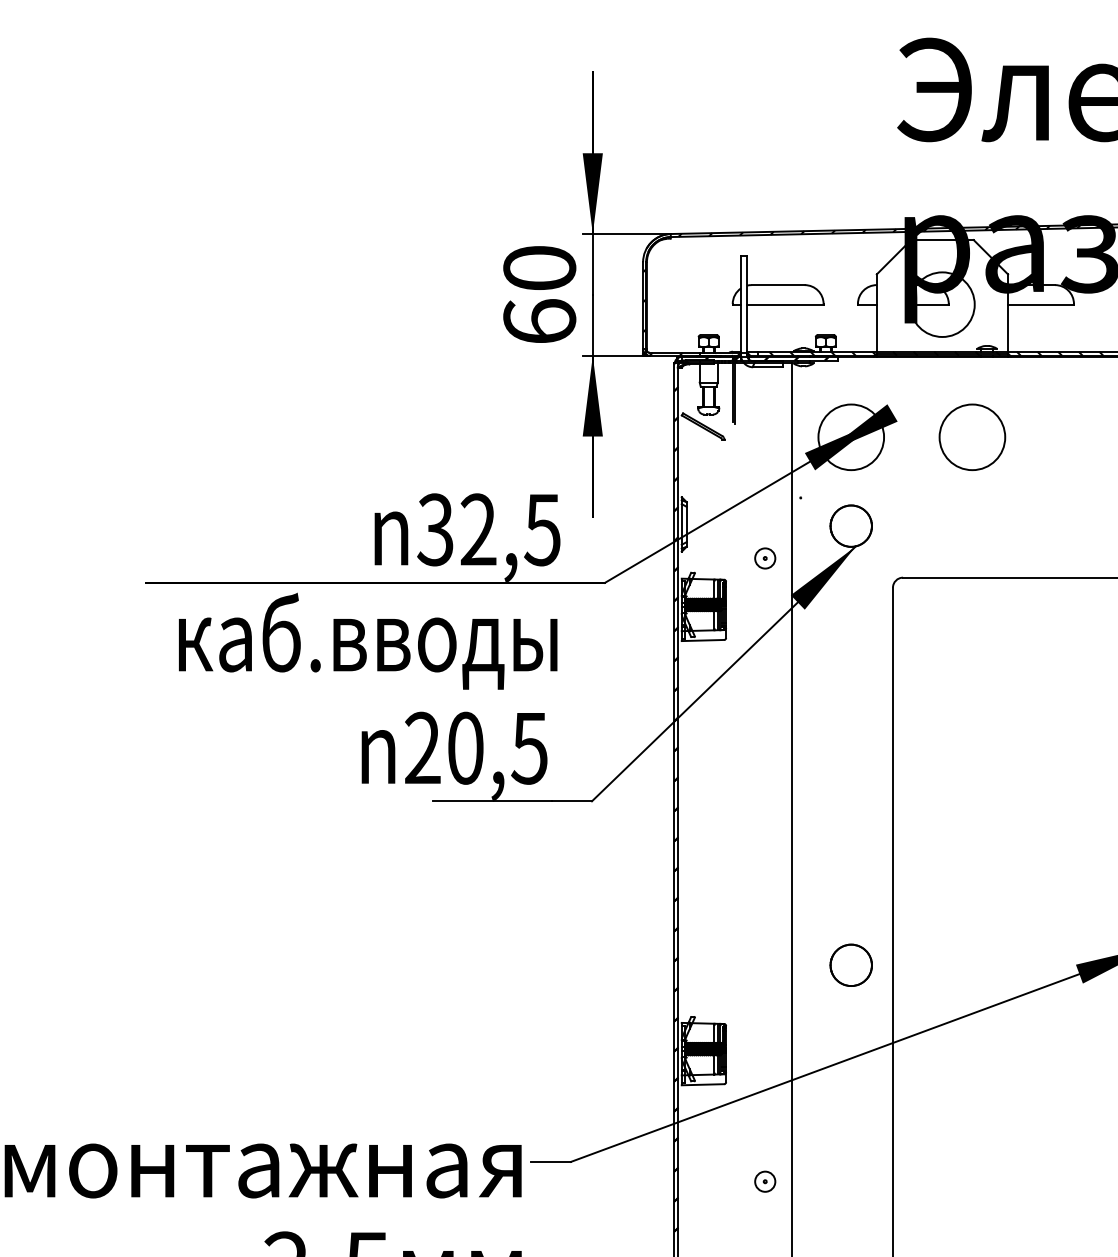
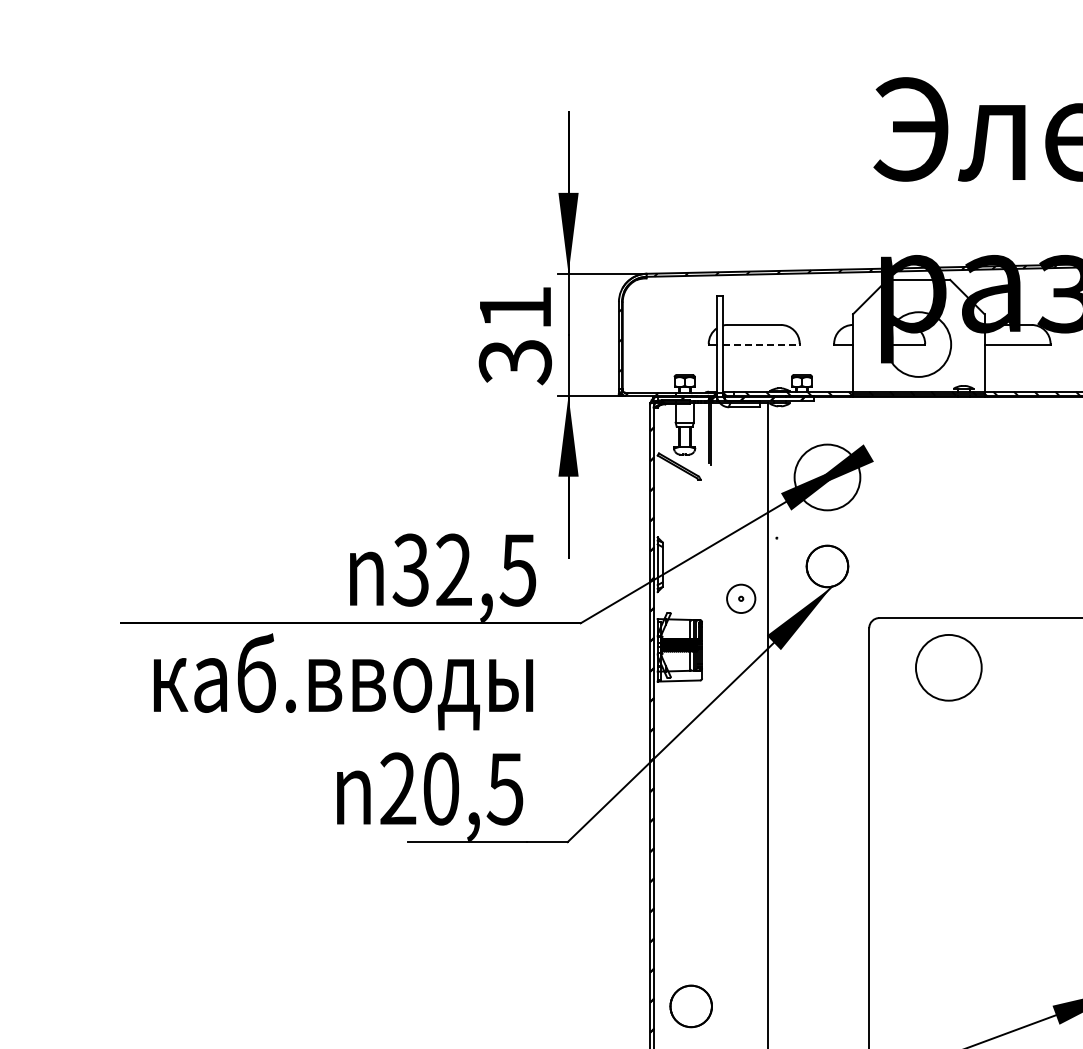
text: (539, 295) -> (515, 335), 60 -> 31
line: (785, 305) -> (761, 345), solid -> dashed
circle: (972, 436) -> (948, 666), moved
part: (765, 558) -> (741, 598), size x1.4
circle: (850, 964) -> (690, 1005), moved

